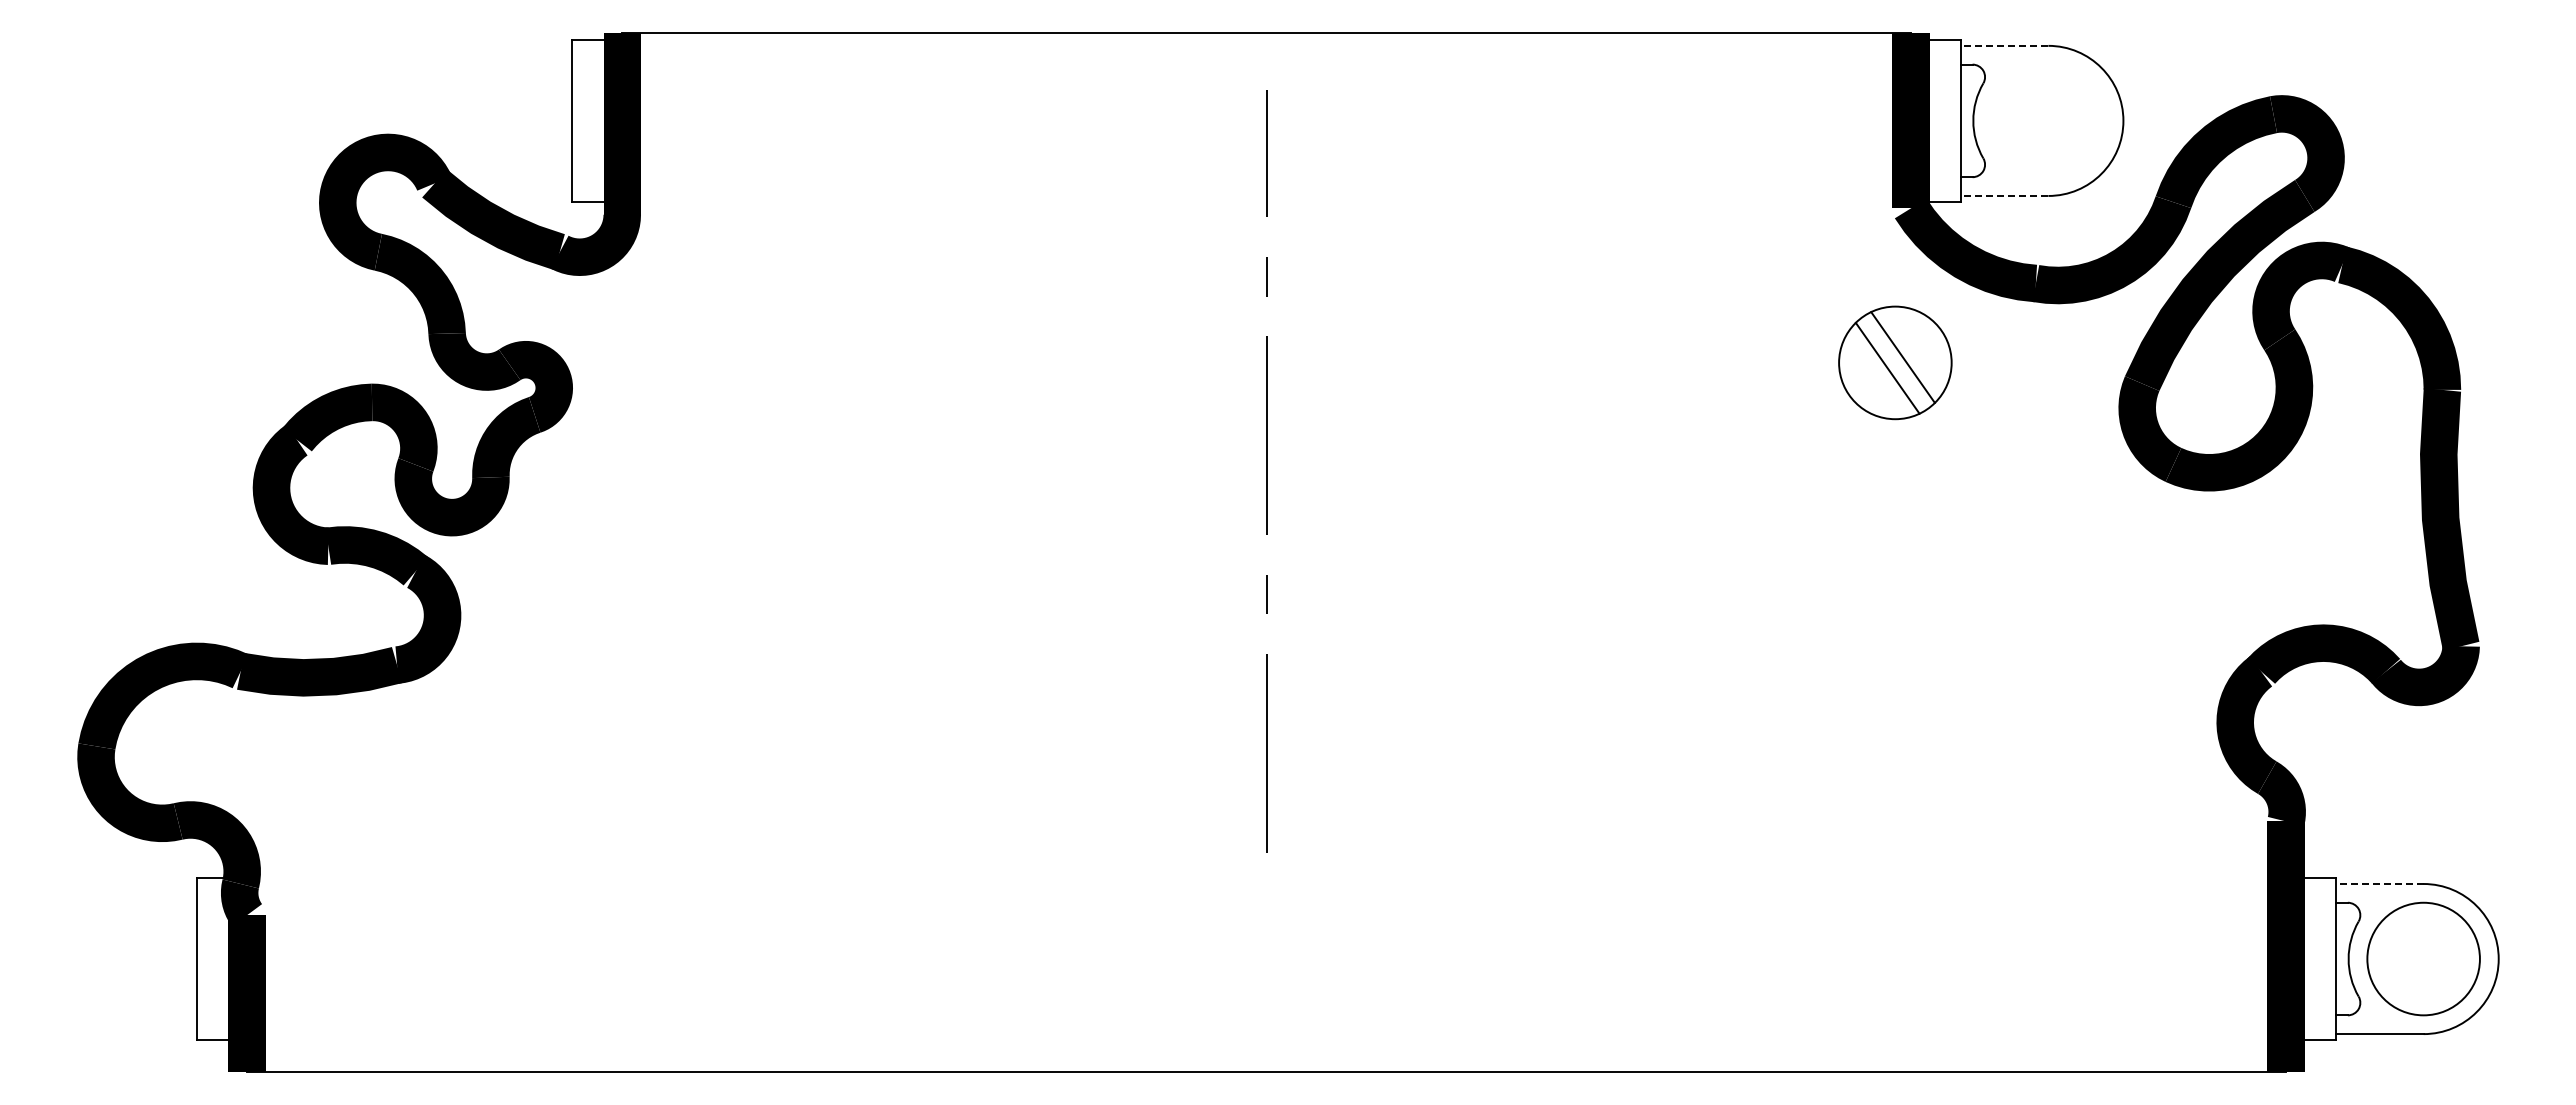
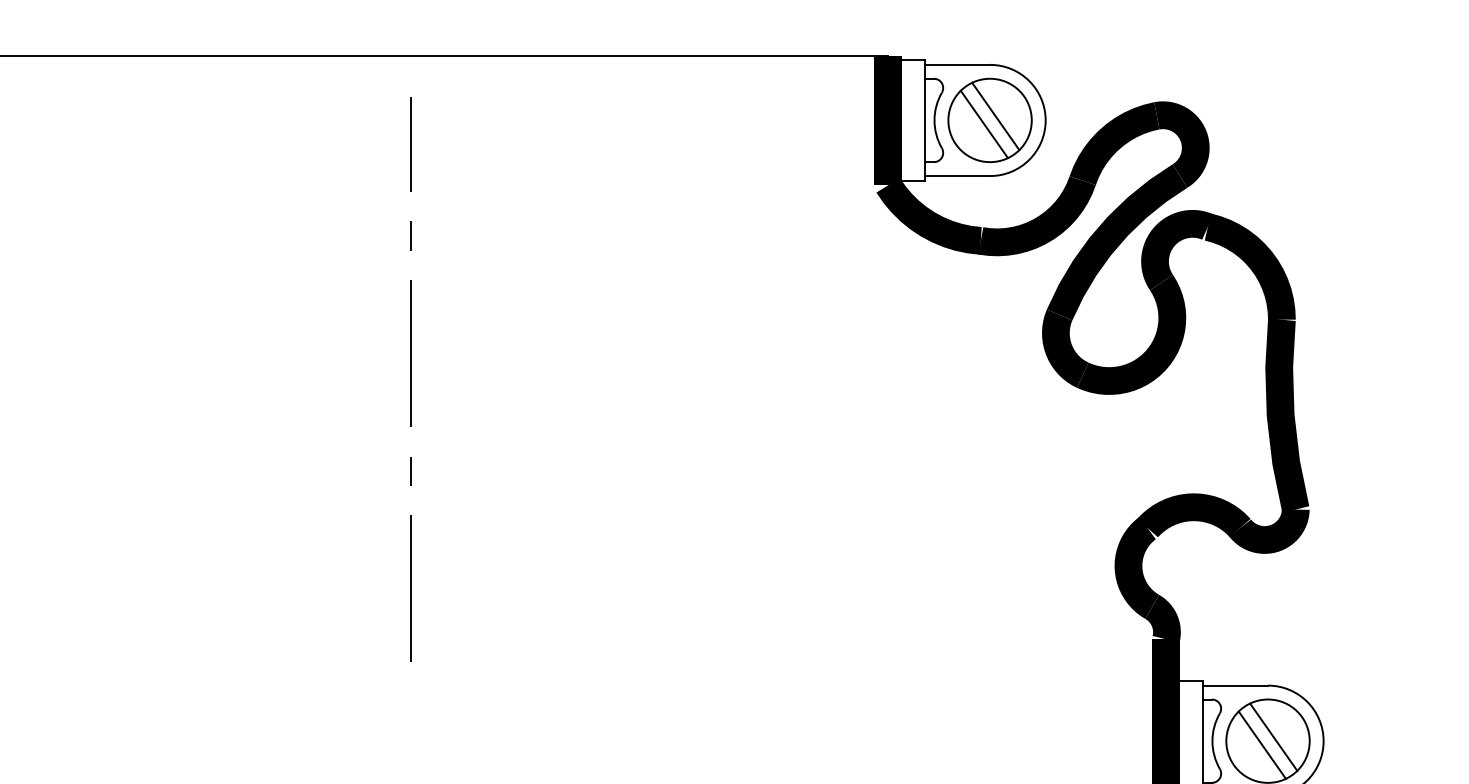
line: (2004, 45) -> (957, 64), dashed -> solid
line: (2004, 195) -> (957, 175), dashed -> solid
part: (1895, 362) -> (990, 120), moved
line: (2379, 884) -> (1235, 685), dashed -> solid
line: (2431, 953) -> (1273, 737), added
line: (2415, 964) -> (1261, 745), added

